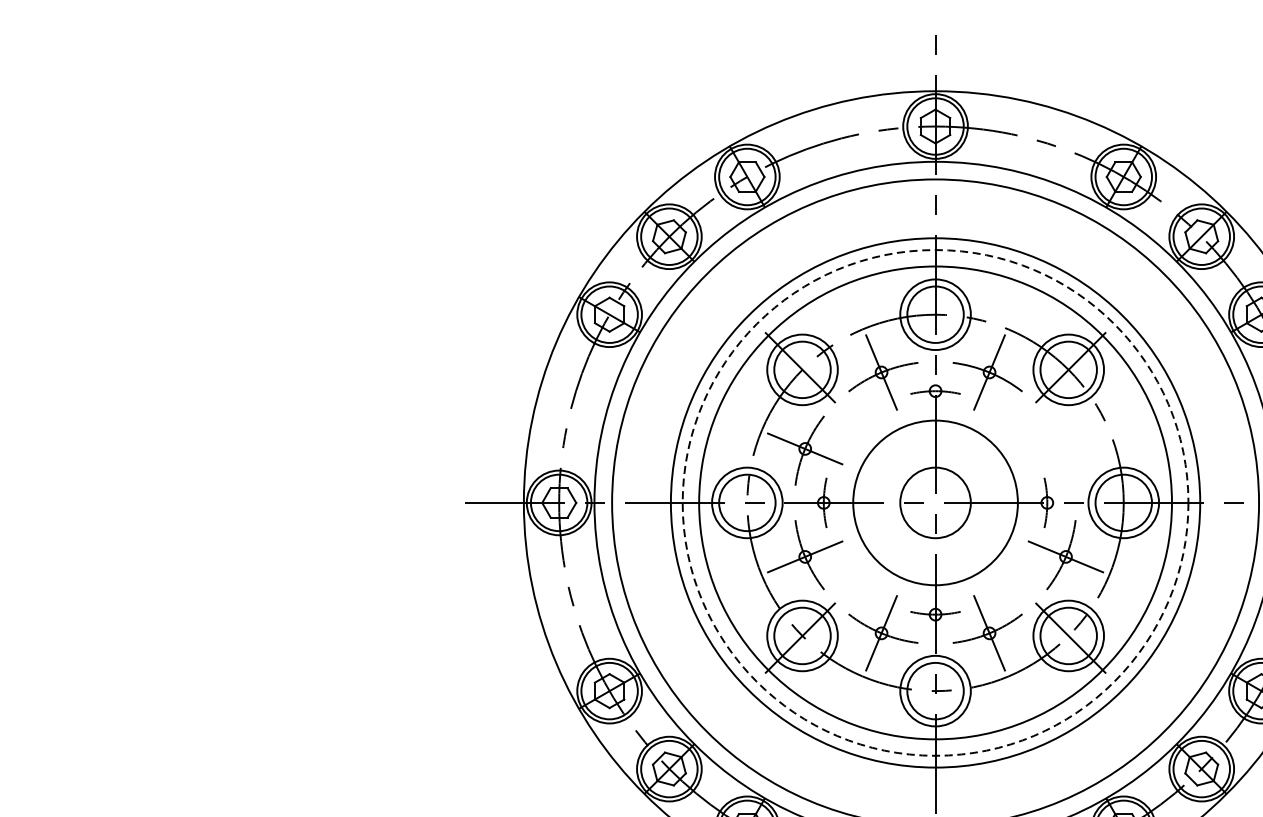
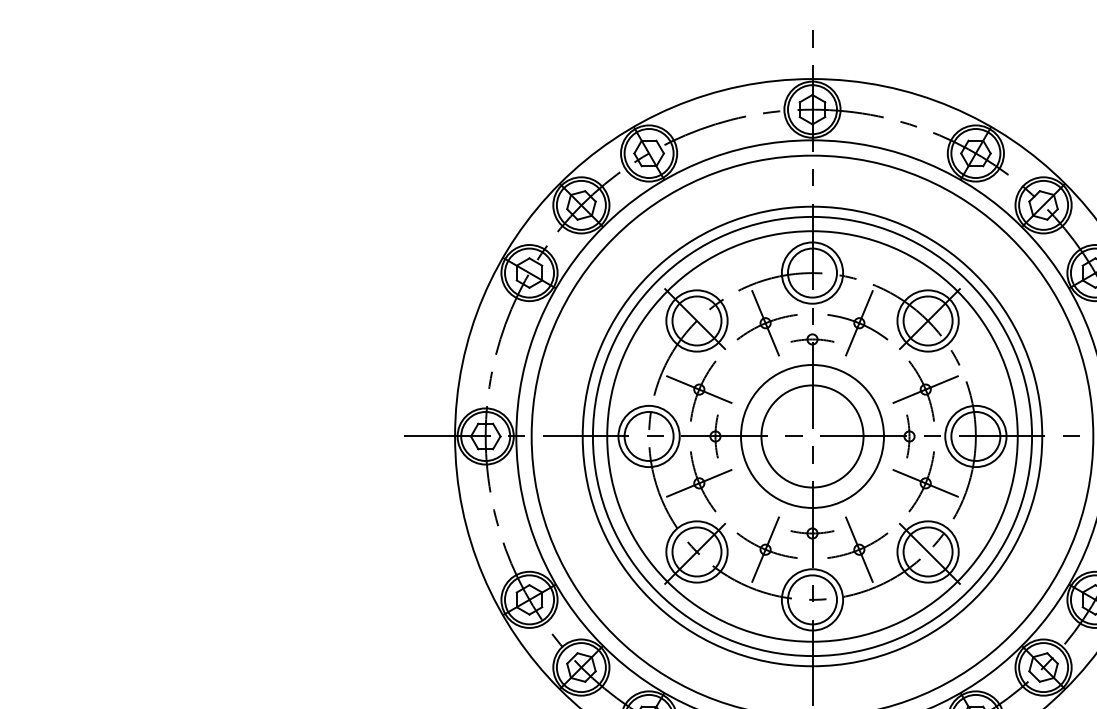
part: (1065, 449) -> (925, 390), added
circle: (935, 502) -> (812, 436), dashed -> solid
circle: (935, 502) -> (812, 436), size x1.67

